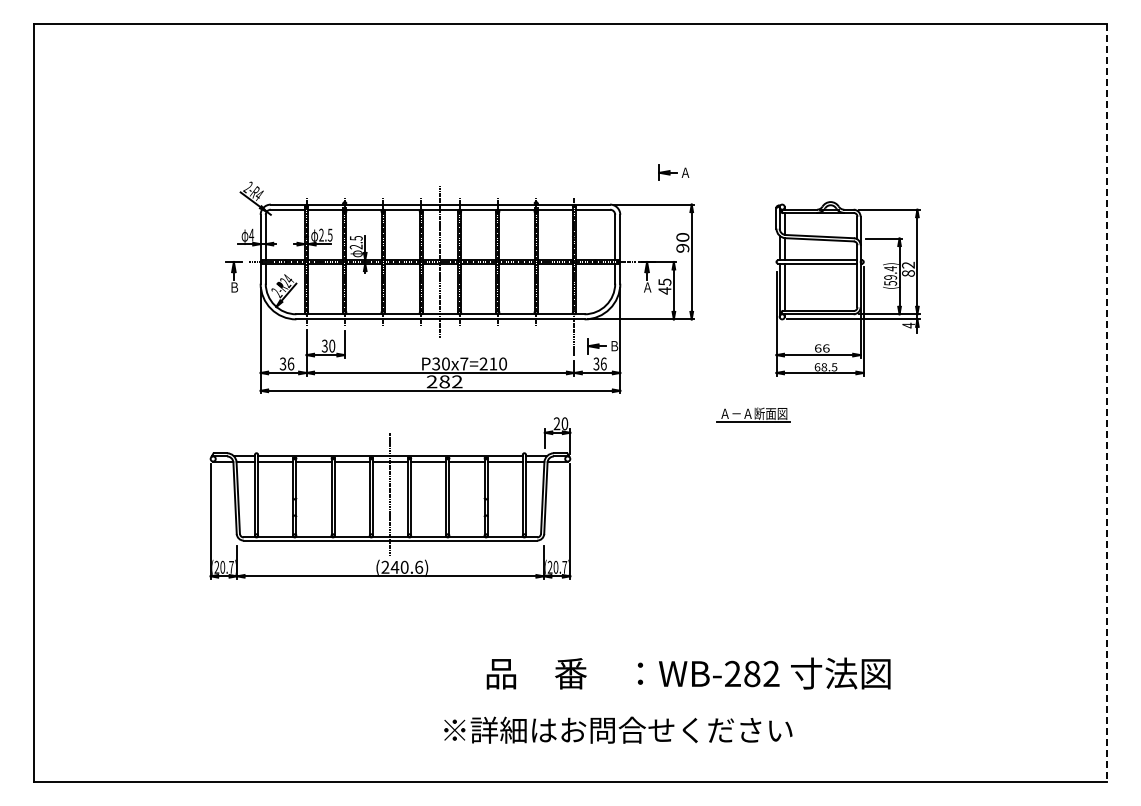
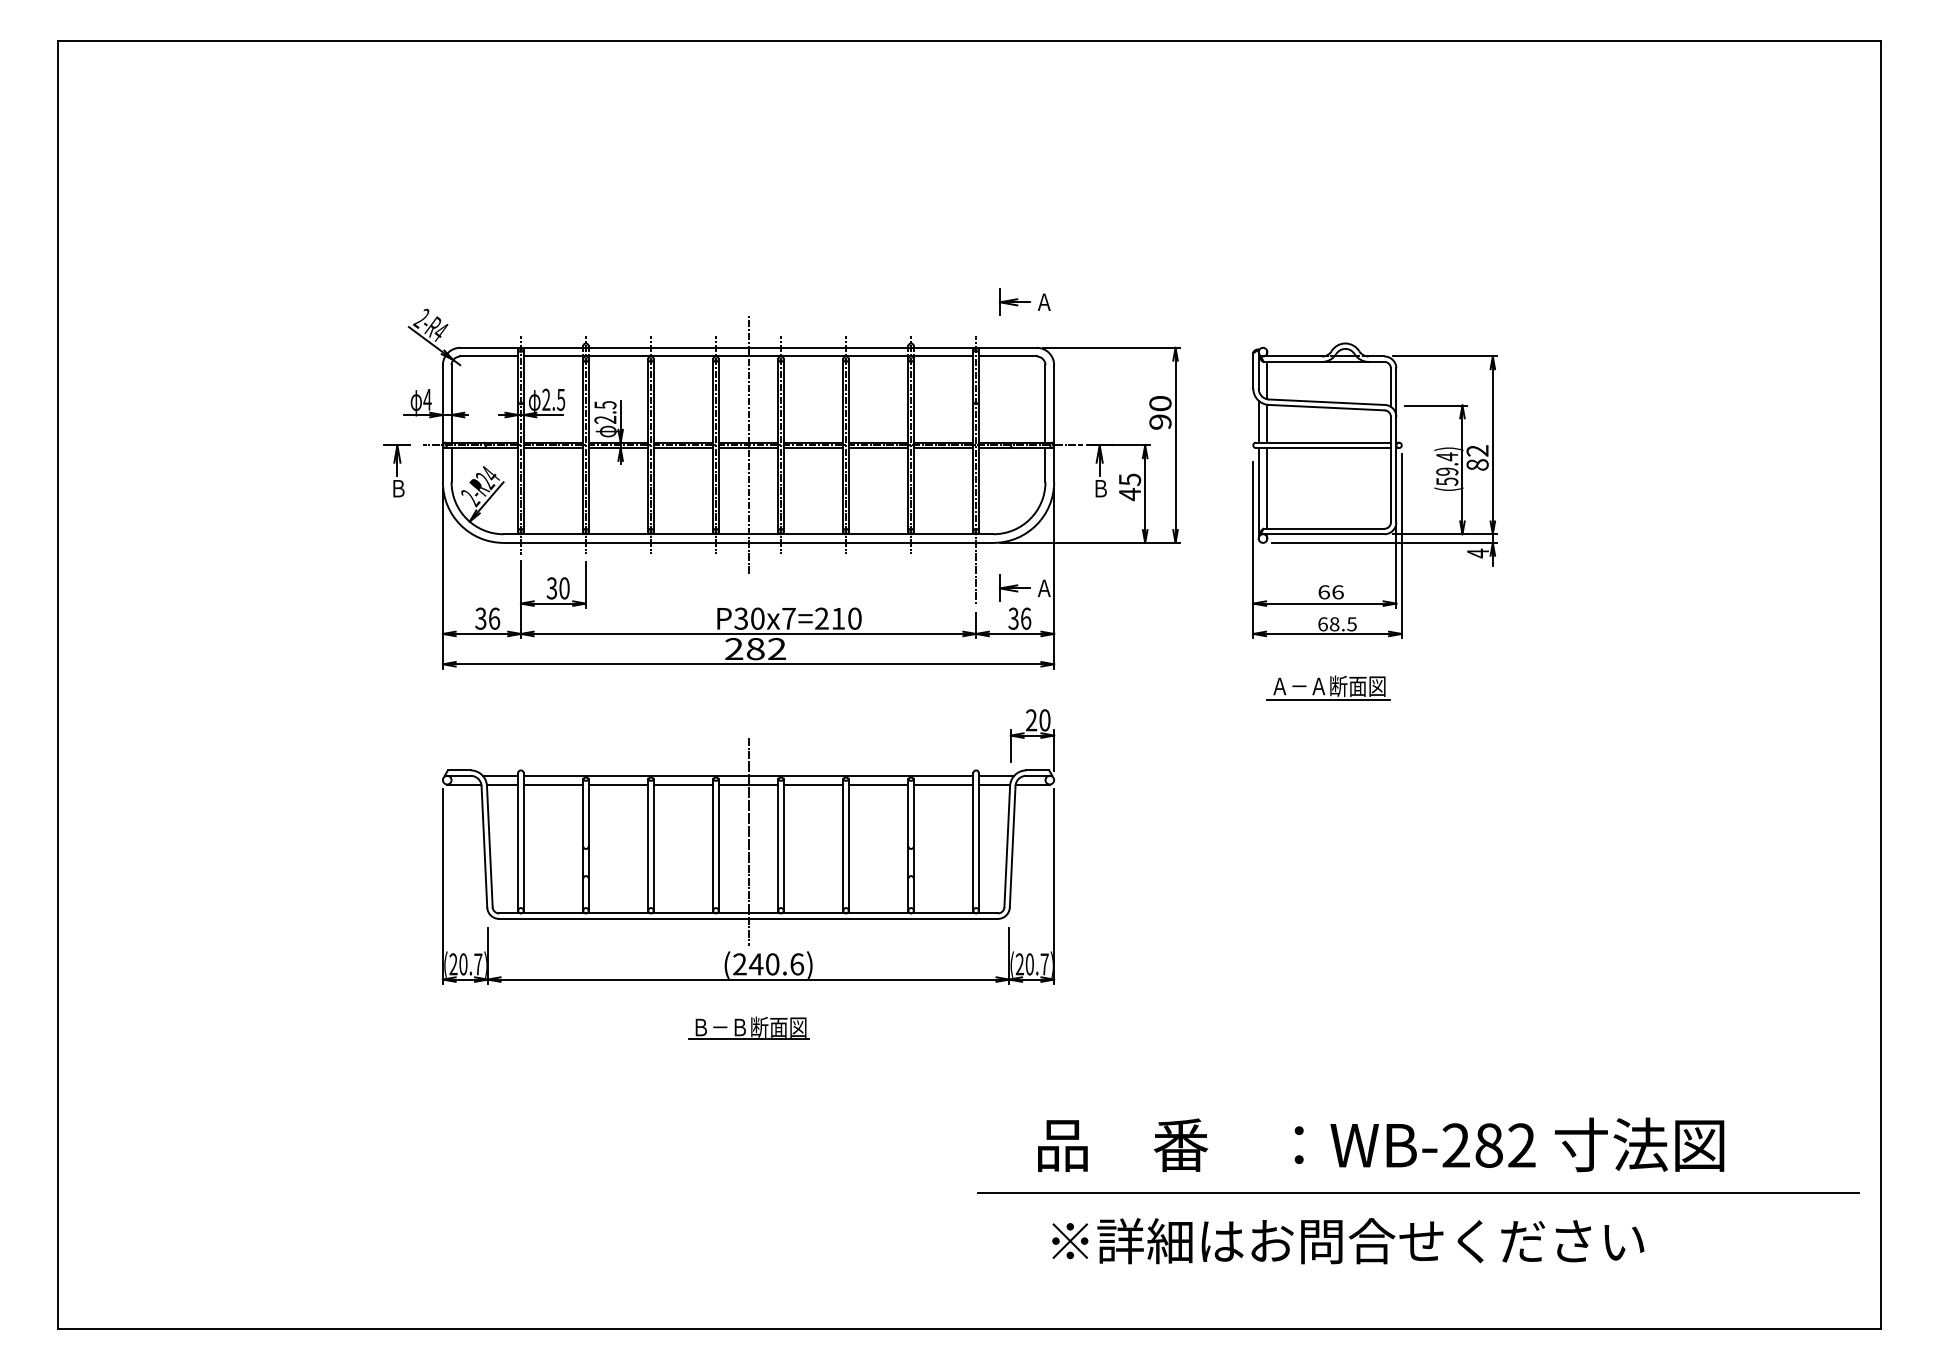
part: (673, 172) -> (1023, 301), moved
text: (647, 287) -> (1100, 488), Ａ -> Ｂ
part: (847, 288) -> (1374, 490), moved
text: (614, 346) -> (1044, 588), Ｂ -> Ａ
line: (1106, 402) -> (1880, 684), dashed -> solid
part: (753, 414) -> (1328, 687), moved
part: (390, 498) -> (748, 847), moved
part: (440, 605) -> (748, 1029), added
text: (688, 673) -> (1380, 1144), moved
line: (834, 701) -> (1418, 1192), added
text: (618, 729) -> (1348, 1239), moved

